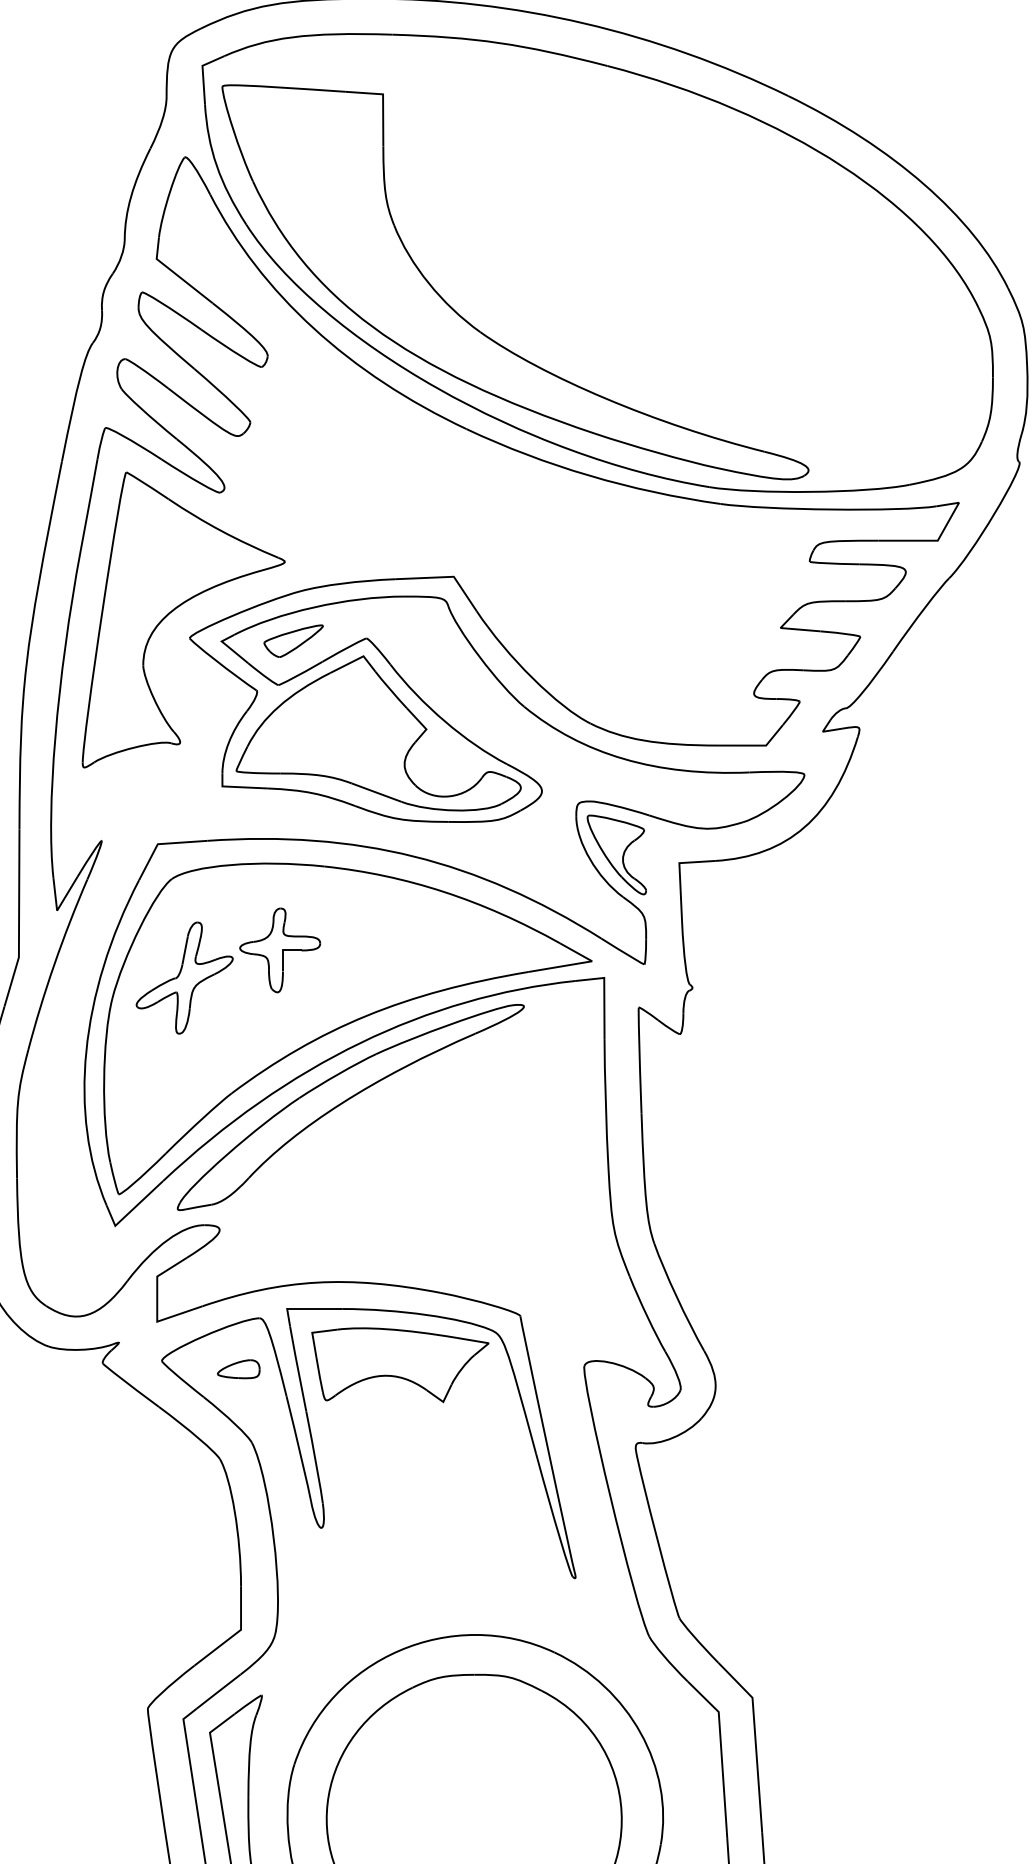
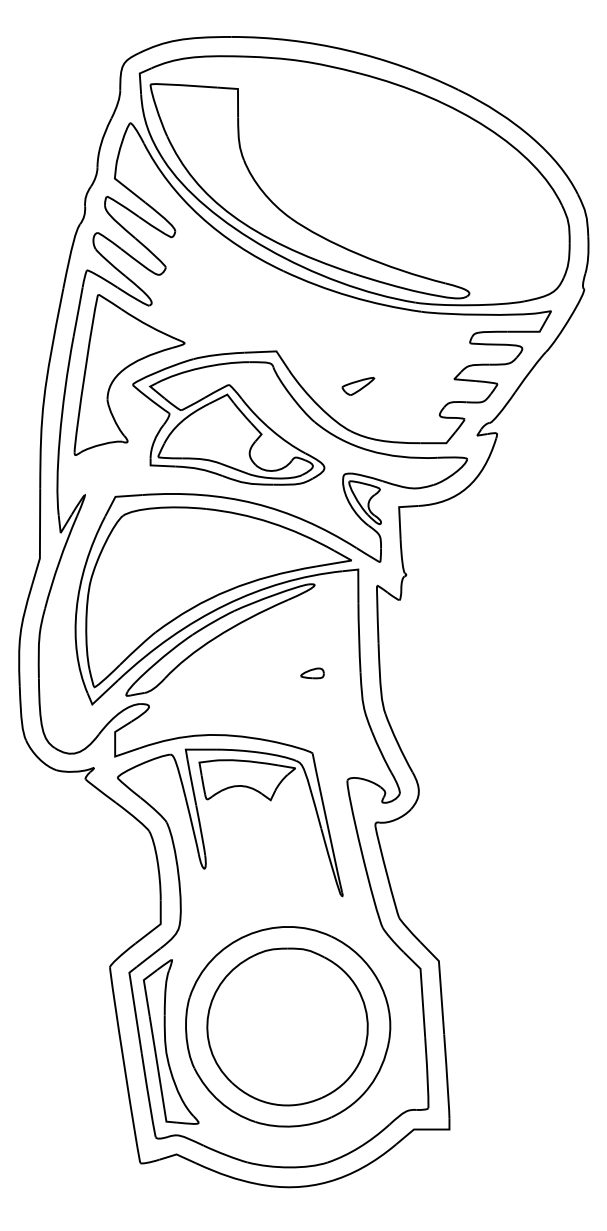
part: (293, 639) -> (358, 385), moved
part: (227, 970) -> (153, 565), removed
part: (238, 1369) -> (312, 673), moved

